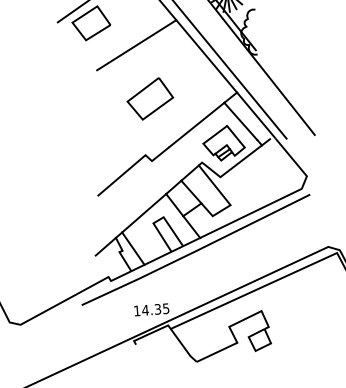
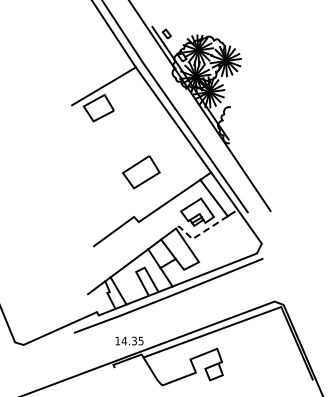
line: (136, 45) -> (133, 128), removed
line: (228, 170) -> (199, 234), solid -> dashed

